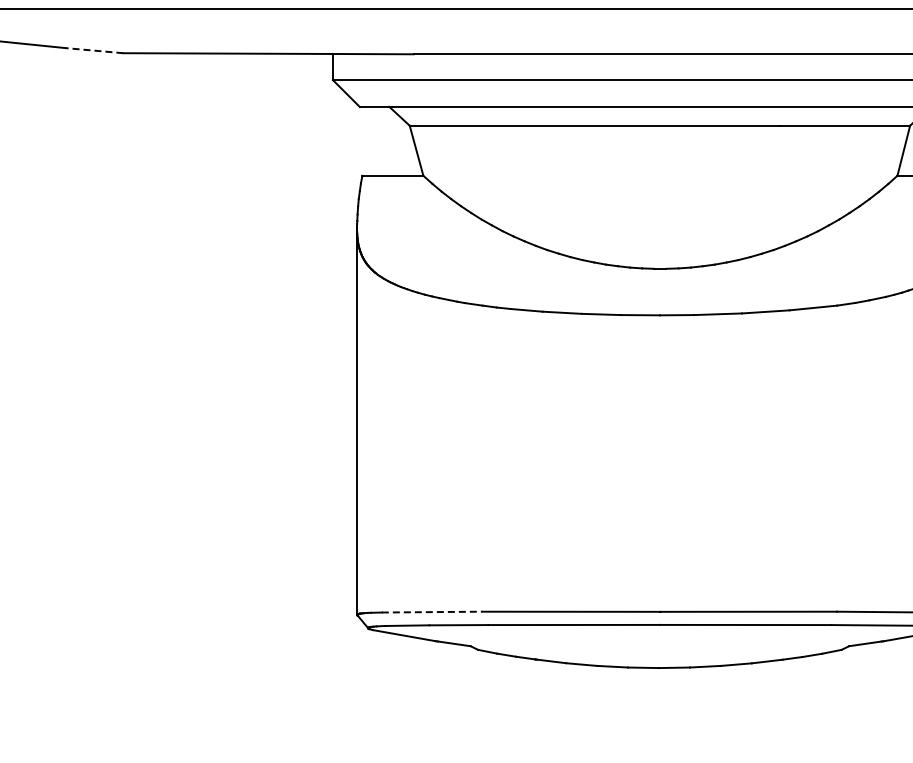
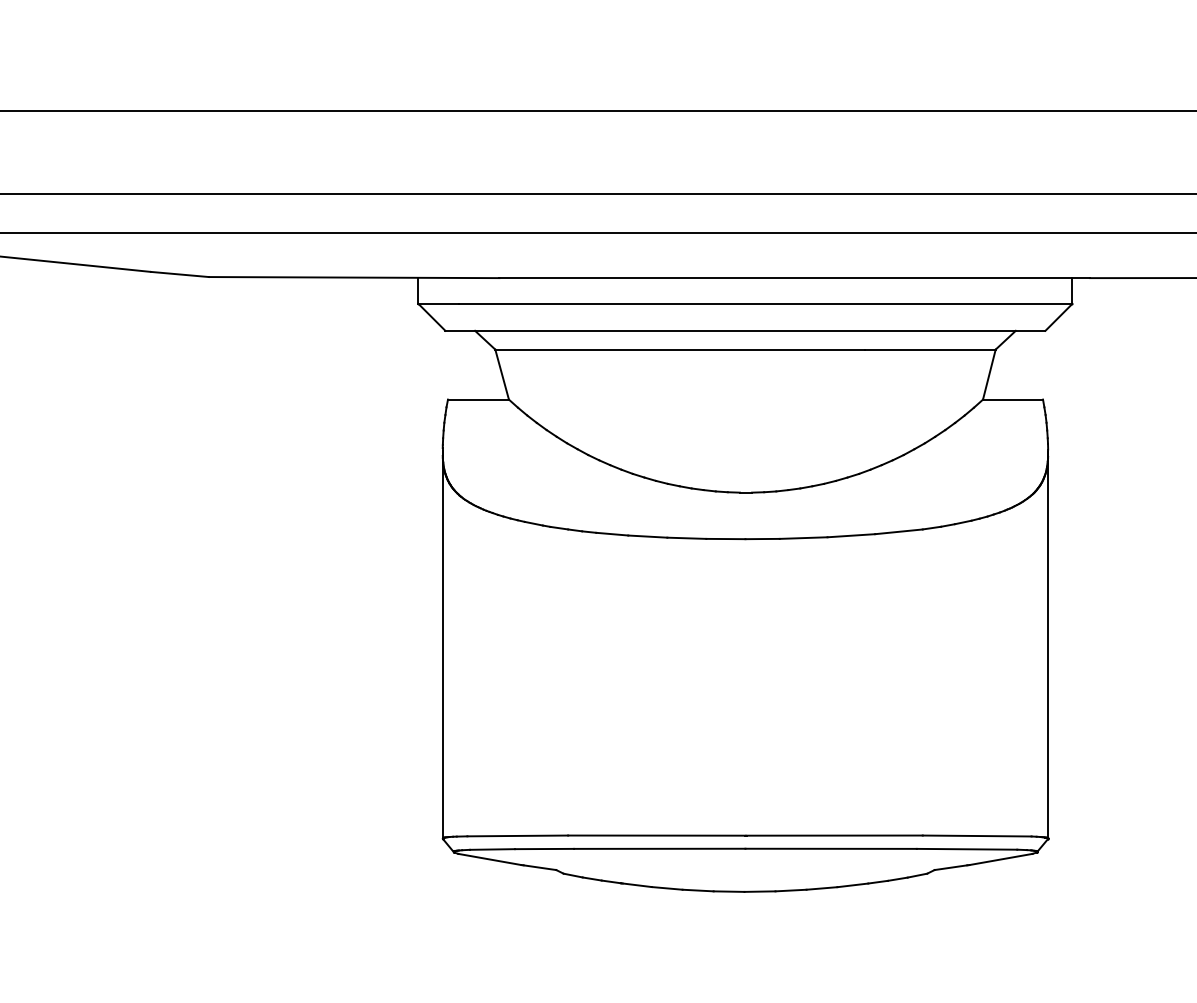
line: (93, 50) -> (179, 274), dashed -> solid
line: (432, 611) -> (518, 835), dashed -> solid

